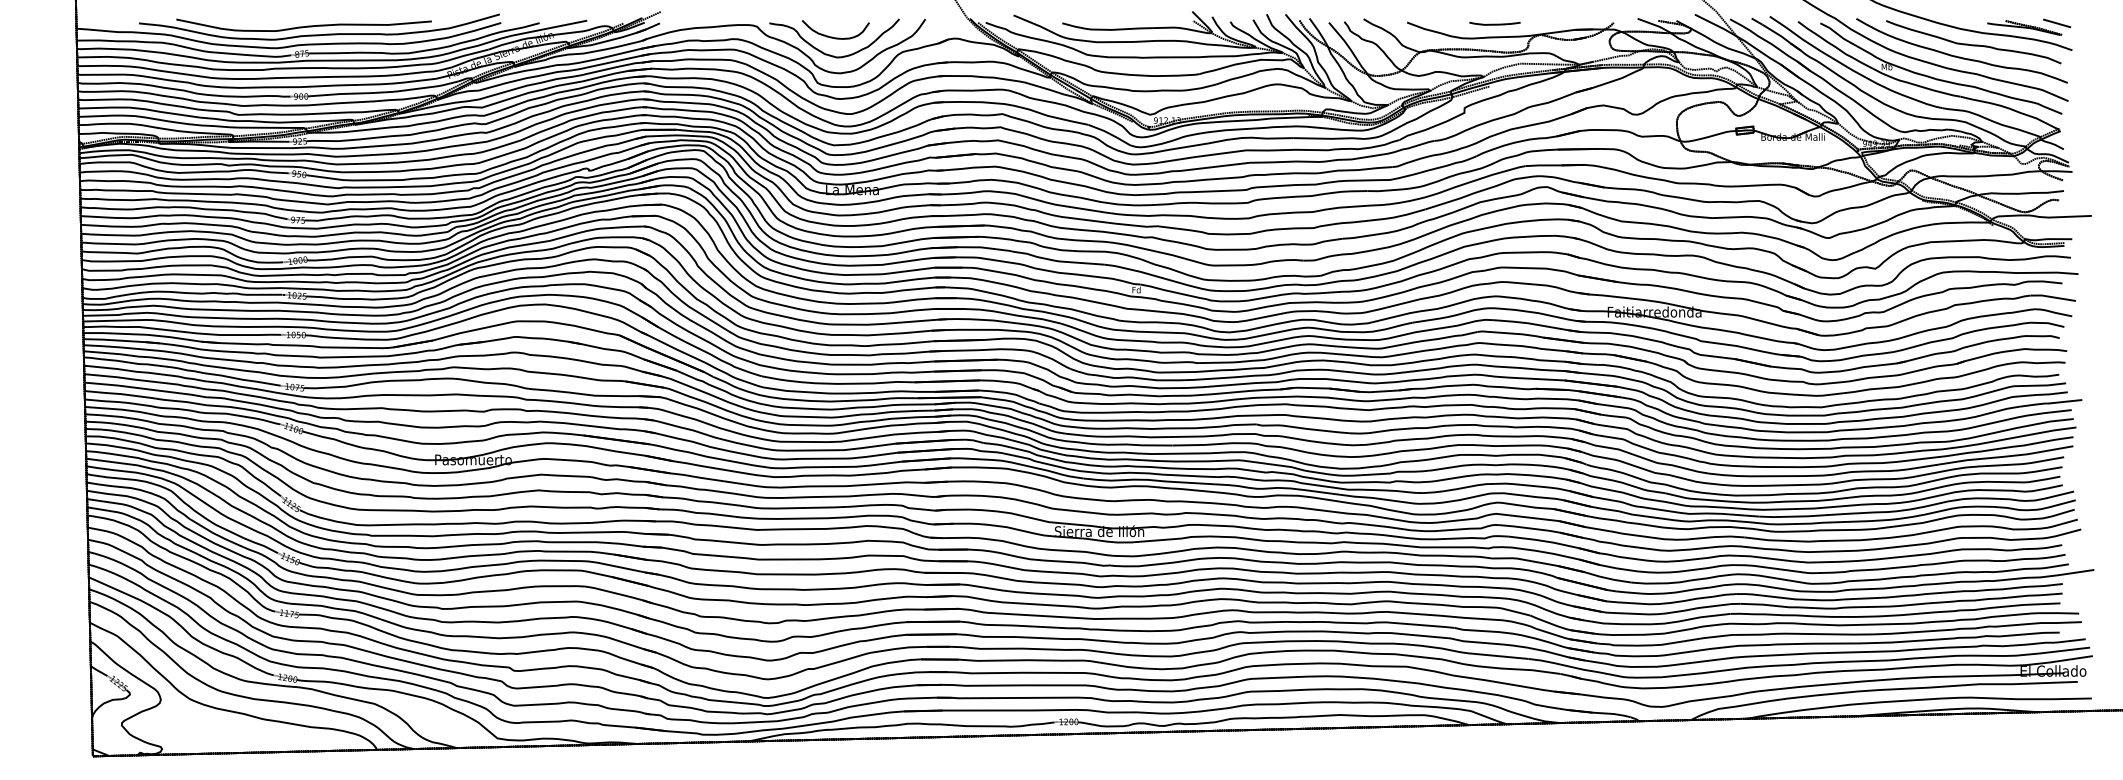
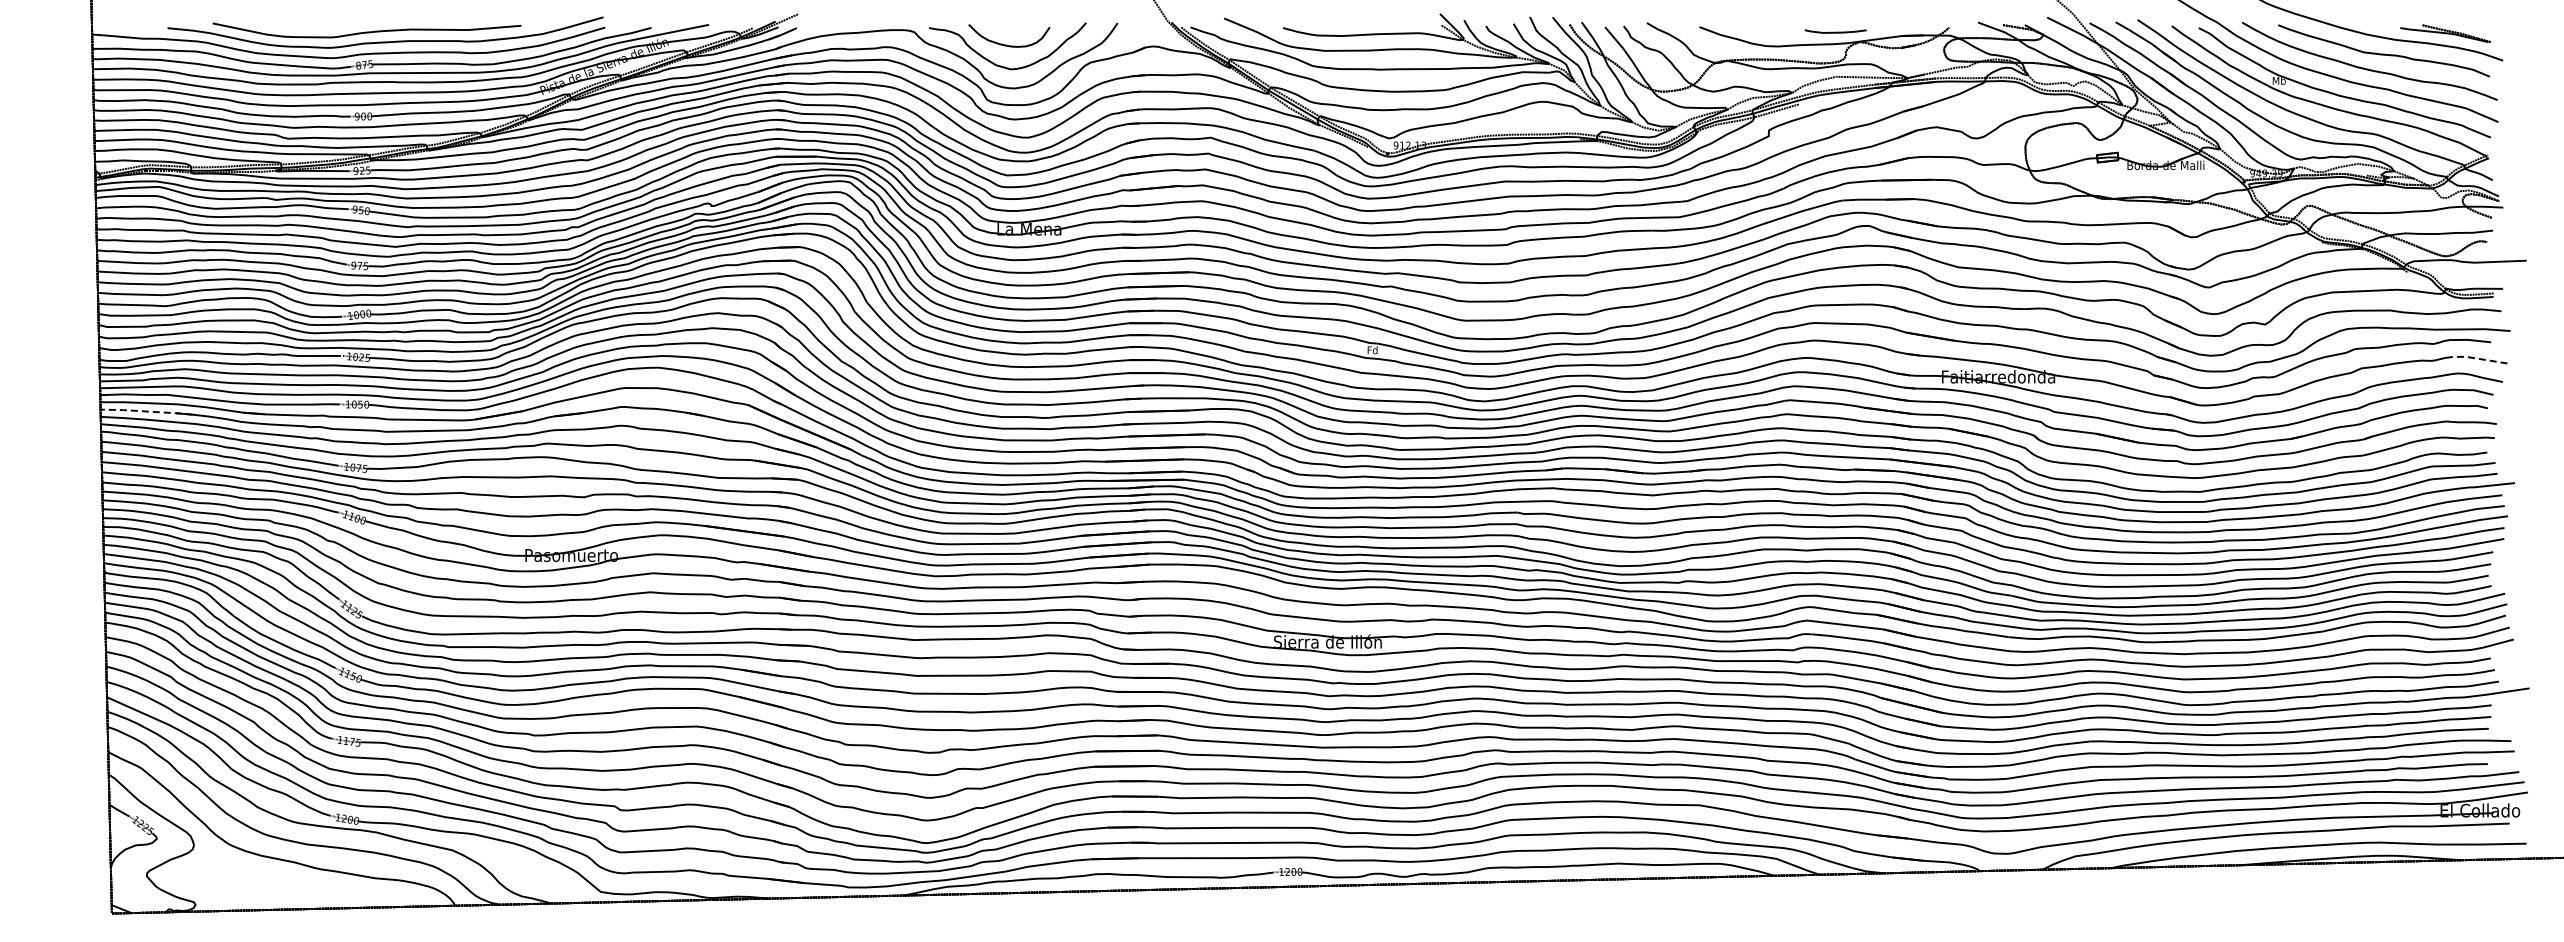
line: (2056, 22) -> (2484, 27), removed
curve: (1494, 23) -> (1835, 31), moved
line: (2052, 296) -> (2479, 358), solid -> dashed
line: (121, 340) -> (146, 411), solid -> dashed

